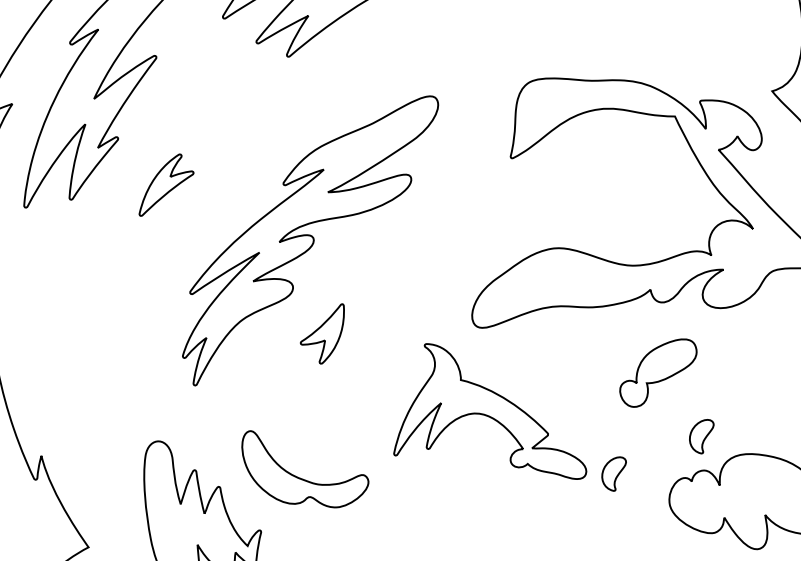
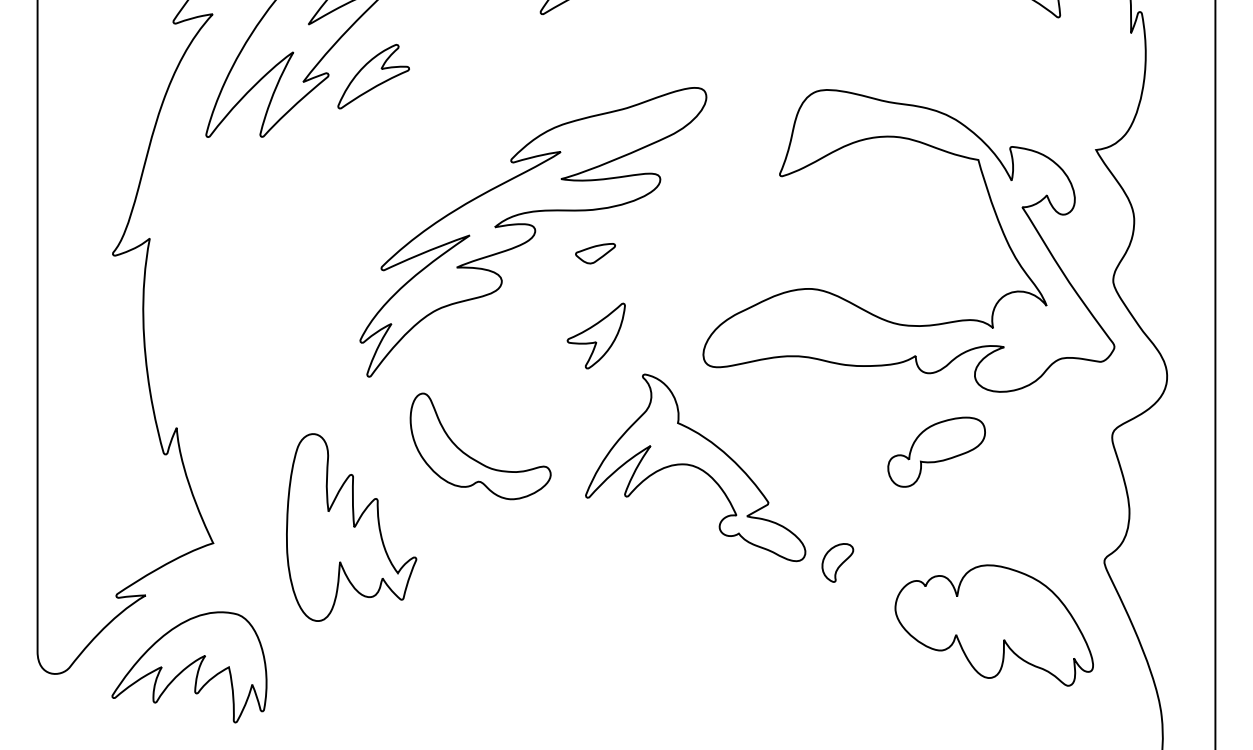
part: (164, 184) -> (373, 76), moved
part: (367, 249) -> (595, 253), added
part: (323, 334) -> (595, 335), moved
part: (658, 372) -> (936, 451), moved
part: (702, 436) -> (946, 536), removed
part: (302, 478) -> (474, 458), moved

